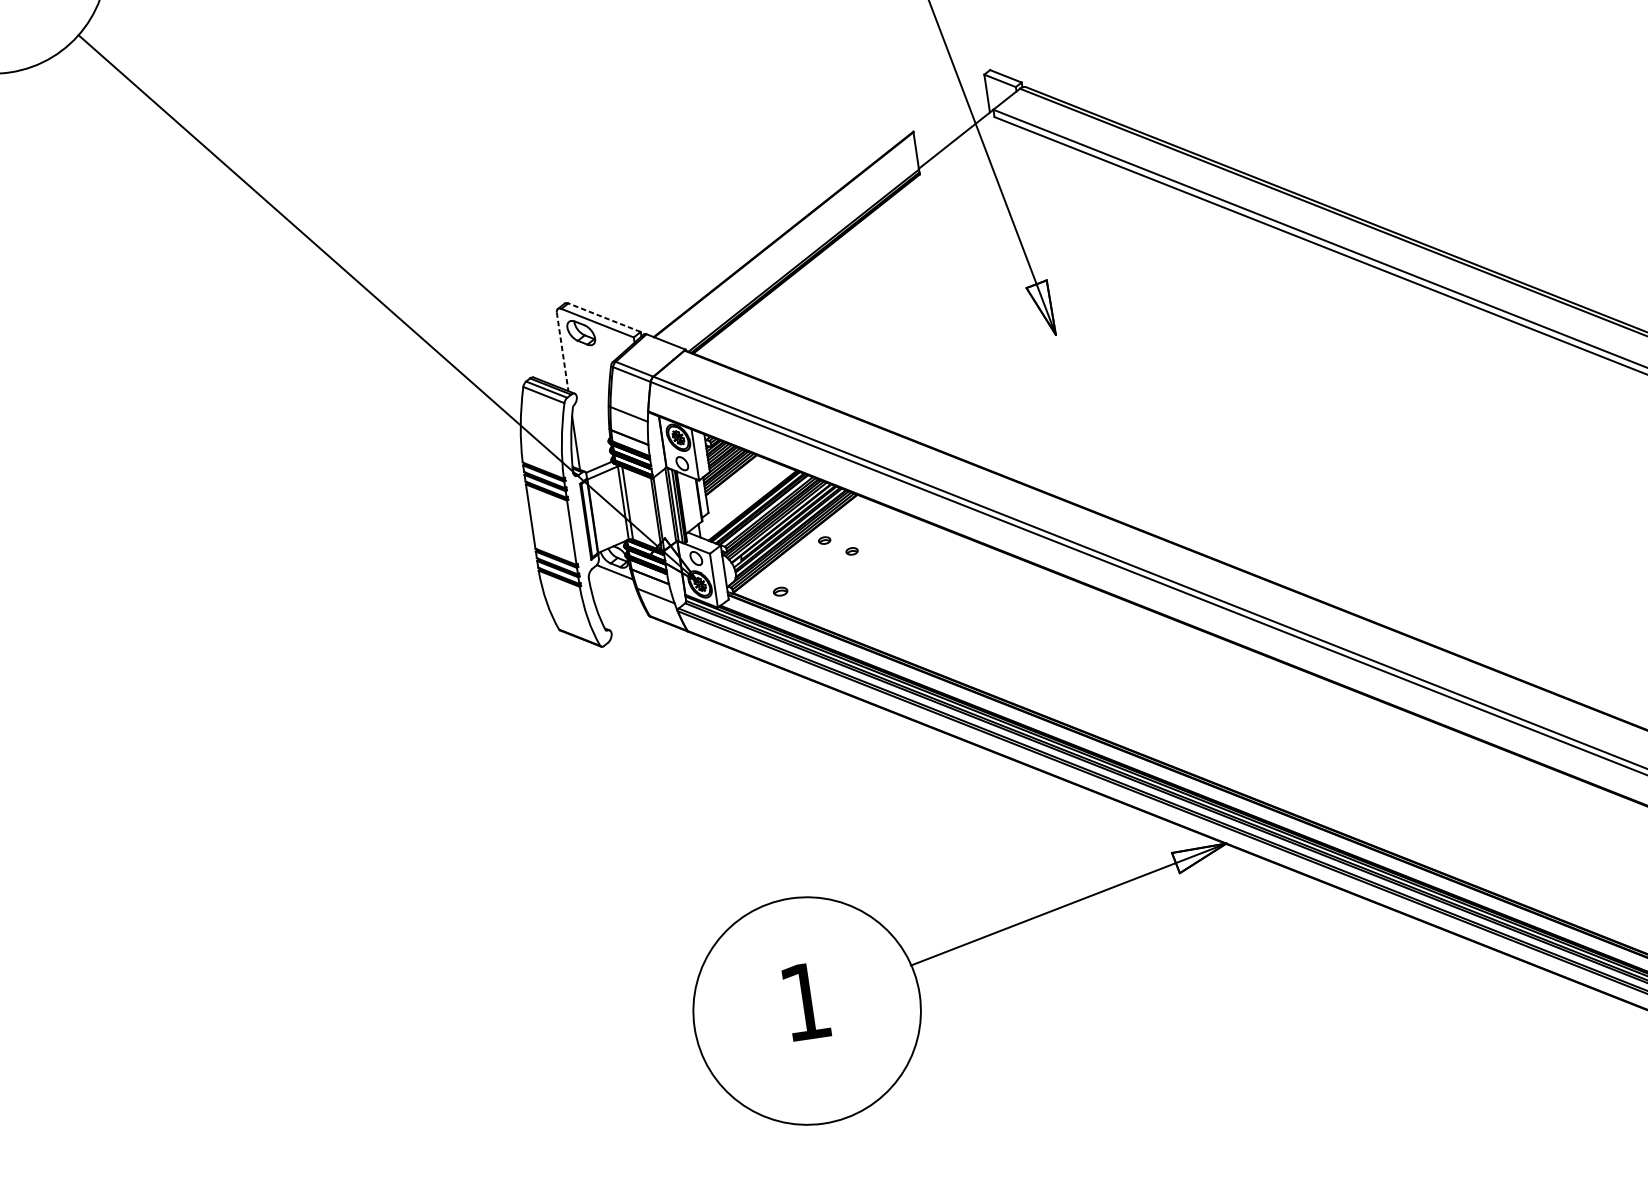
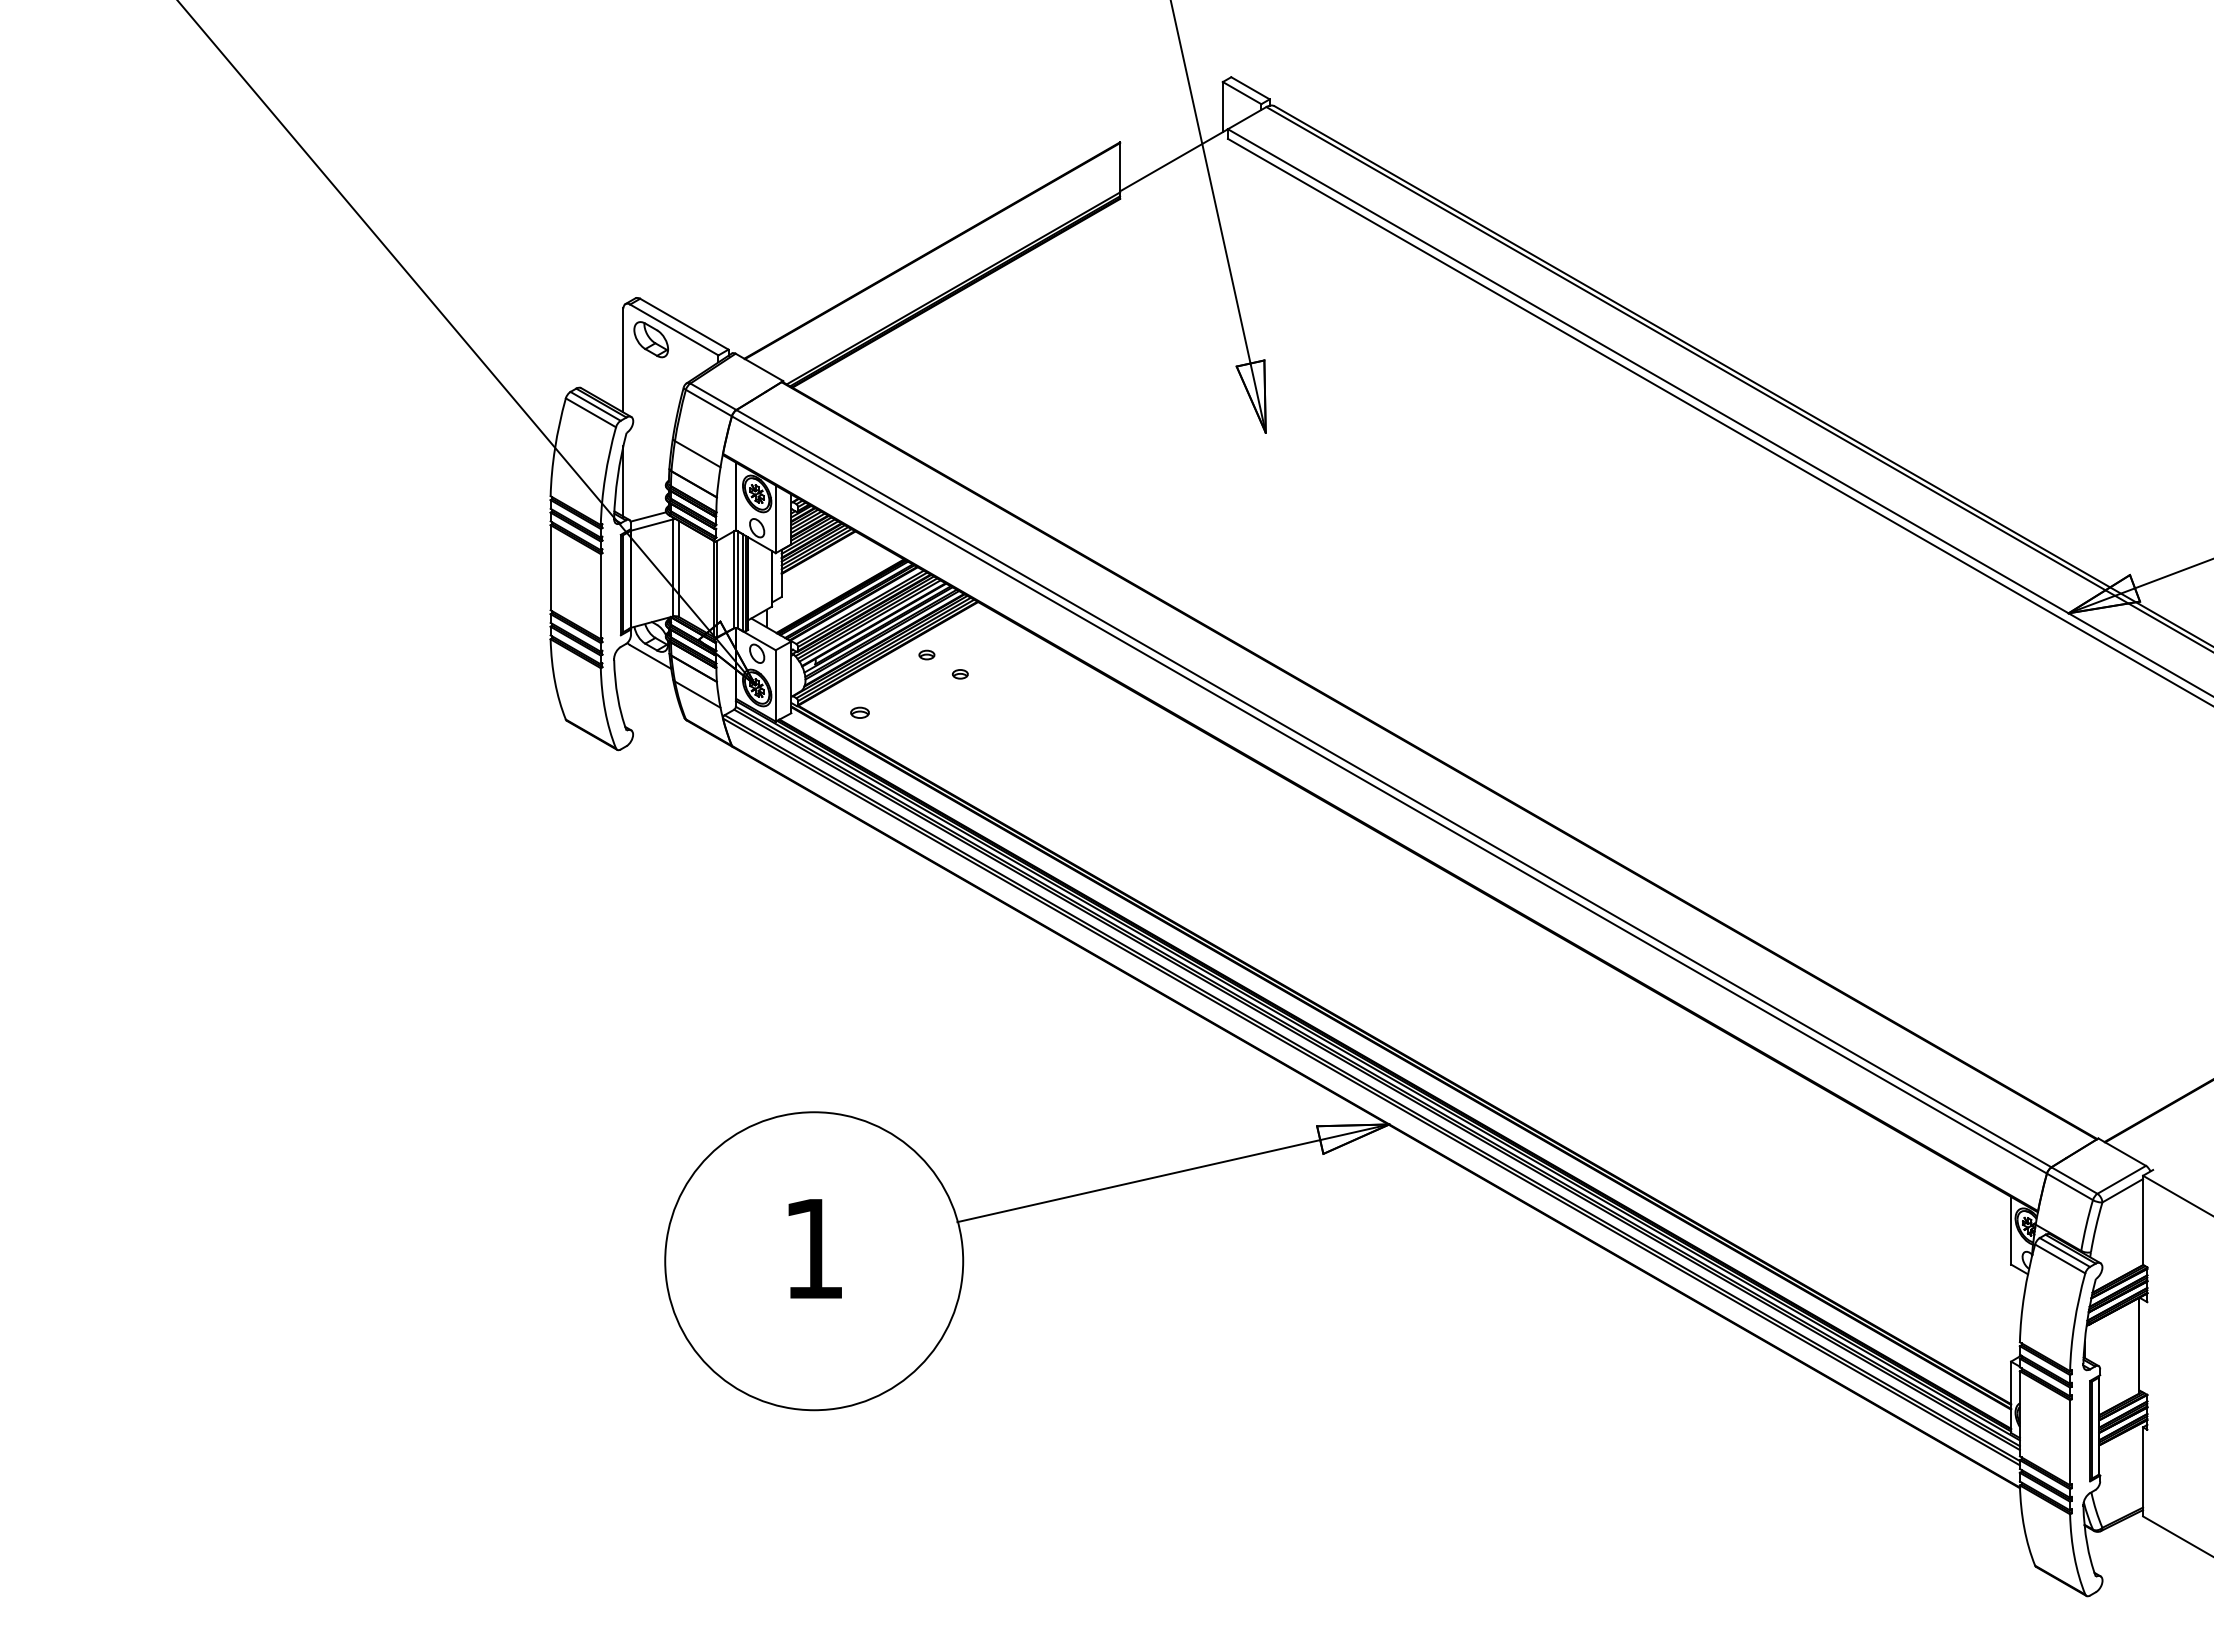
line: (604, 317) -> (684, 324), dashed -> solid
line: (562, 351) -> (623, 360), dashed -> solid

